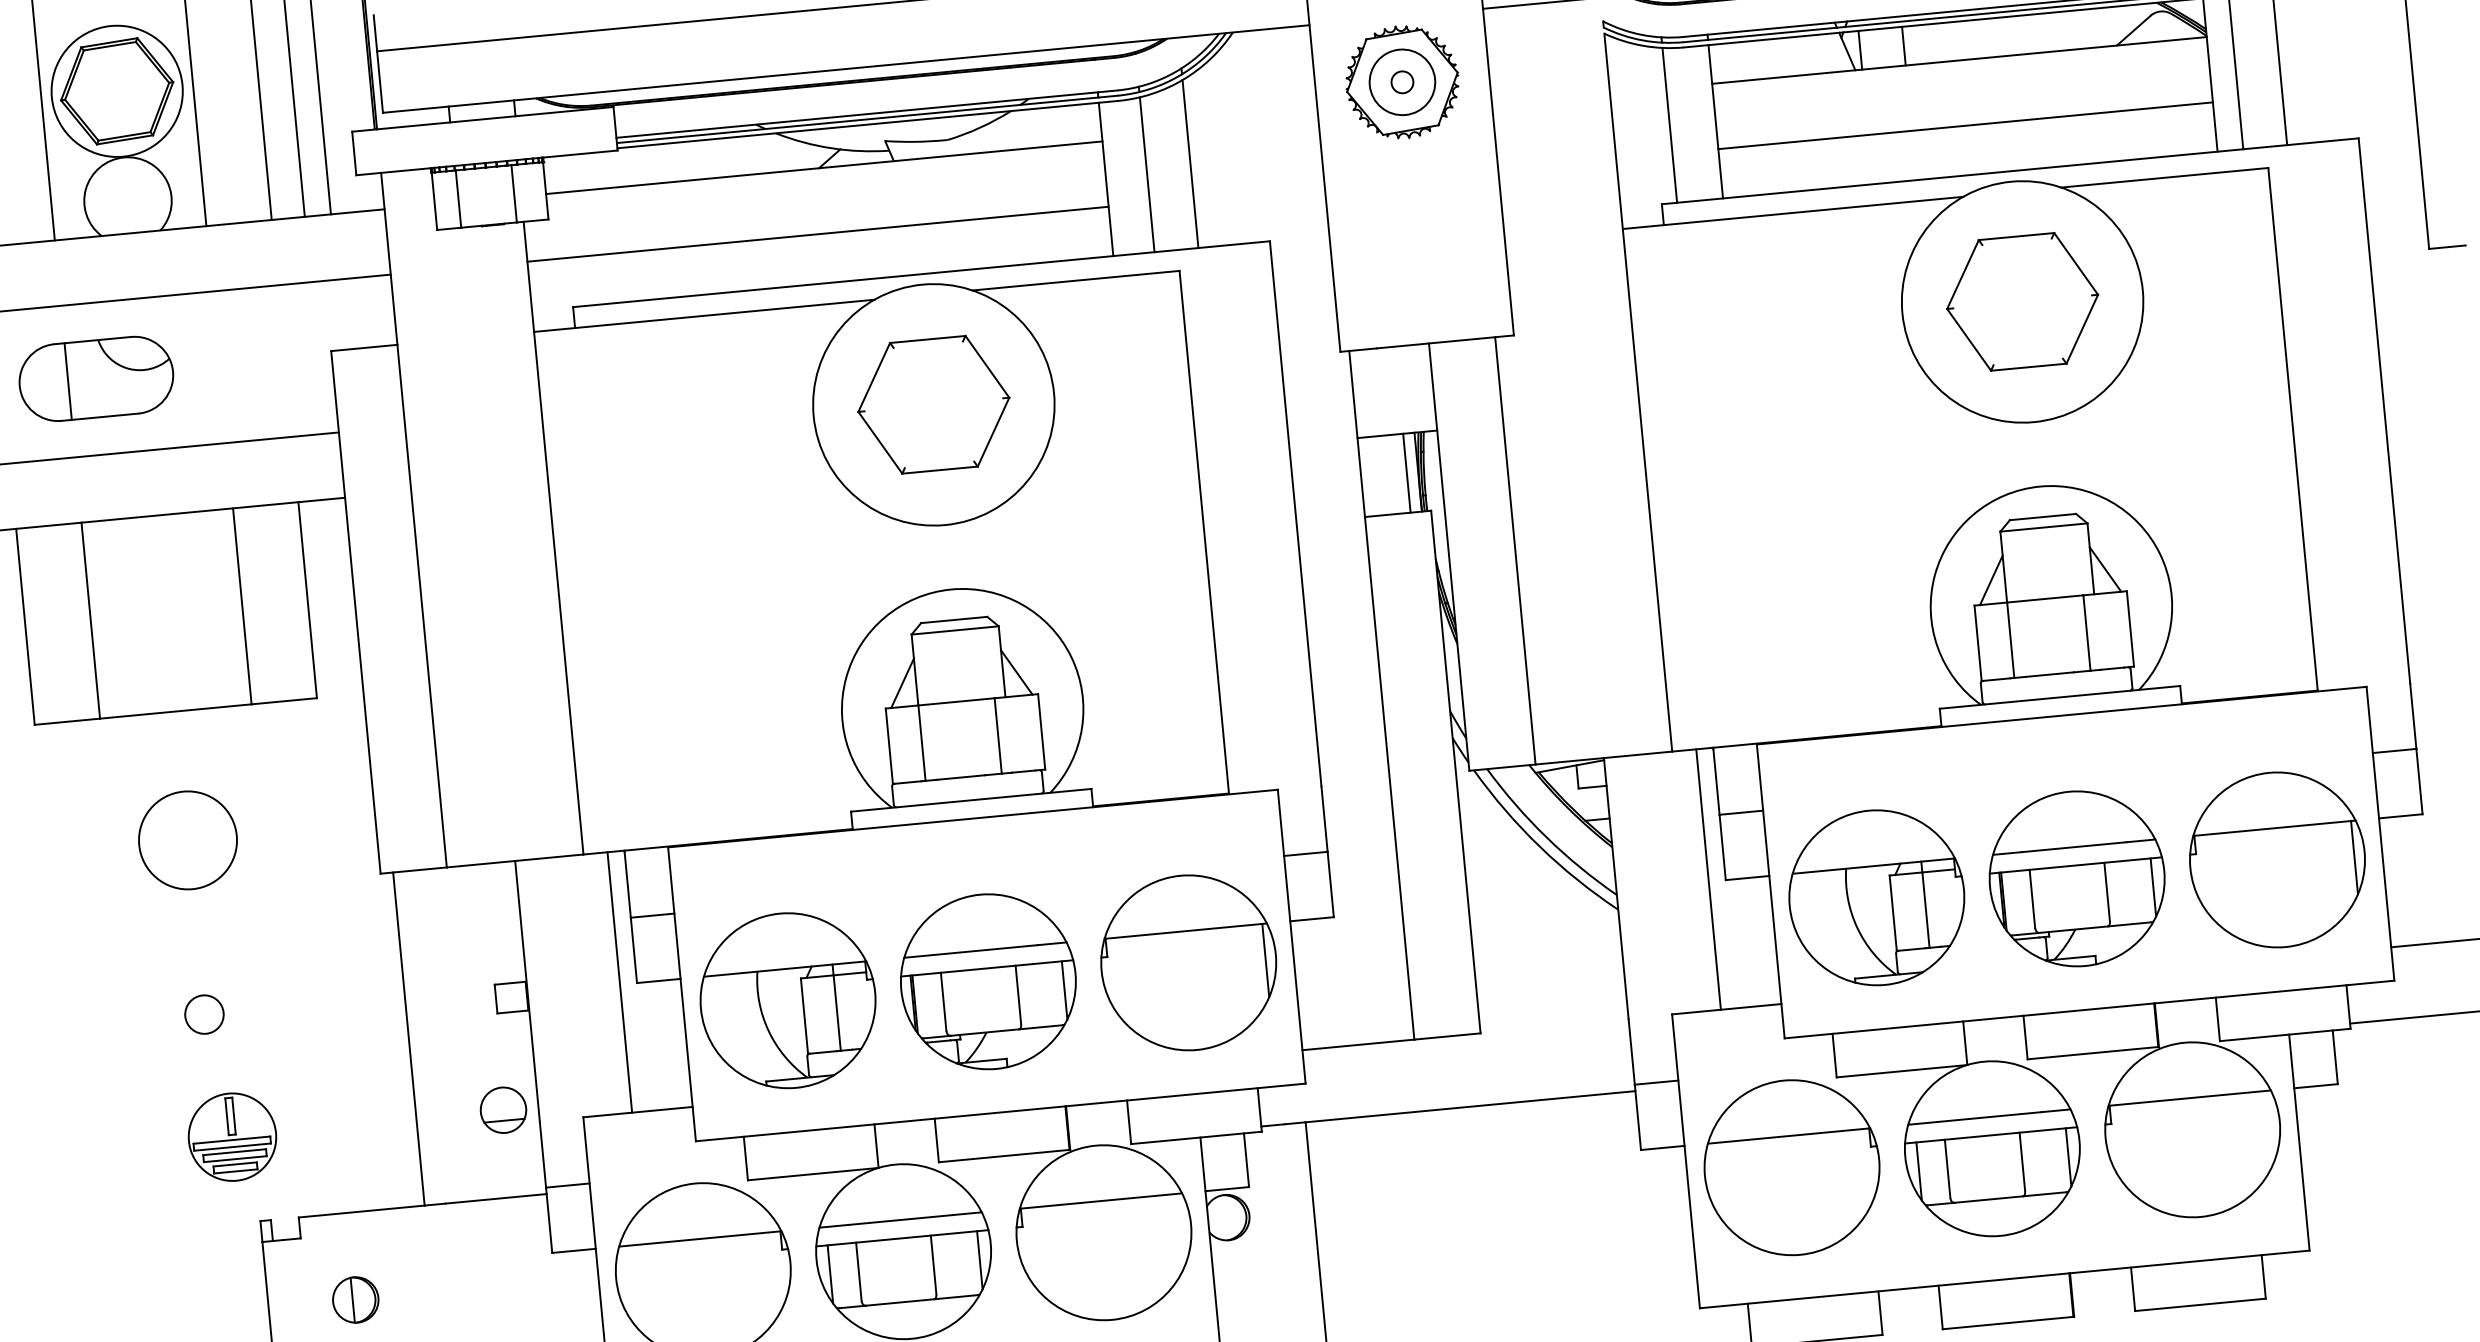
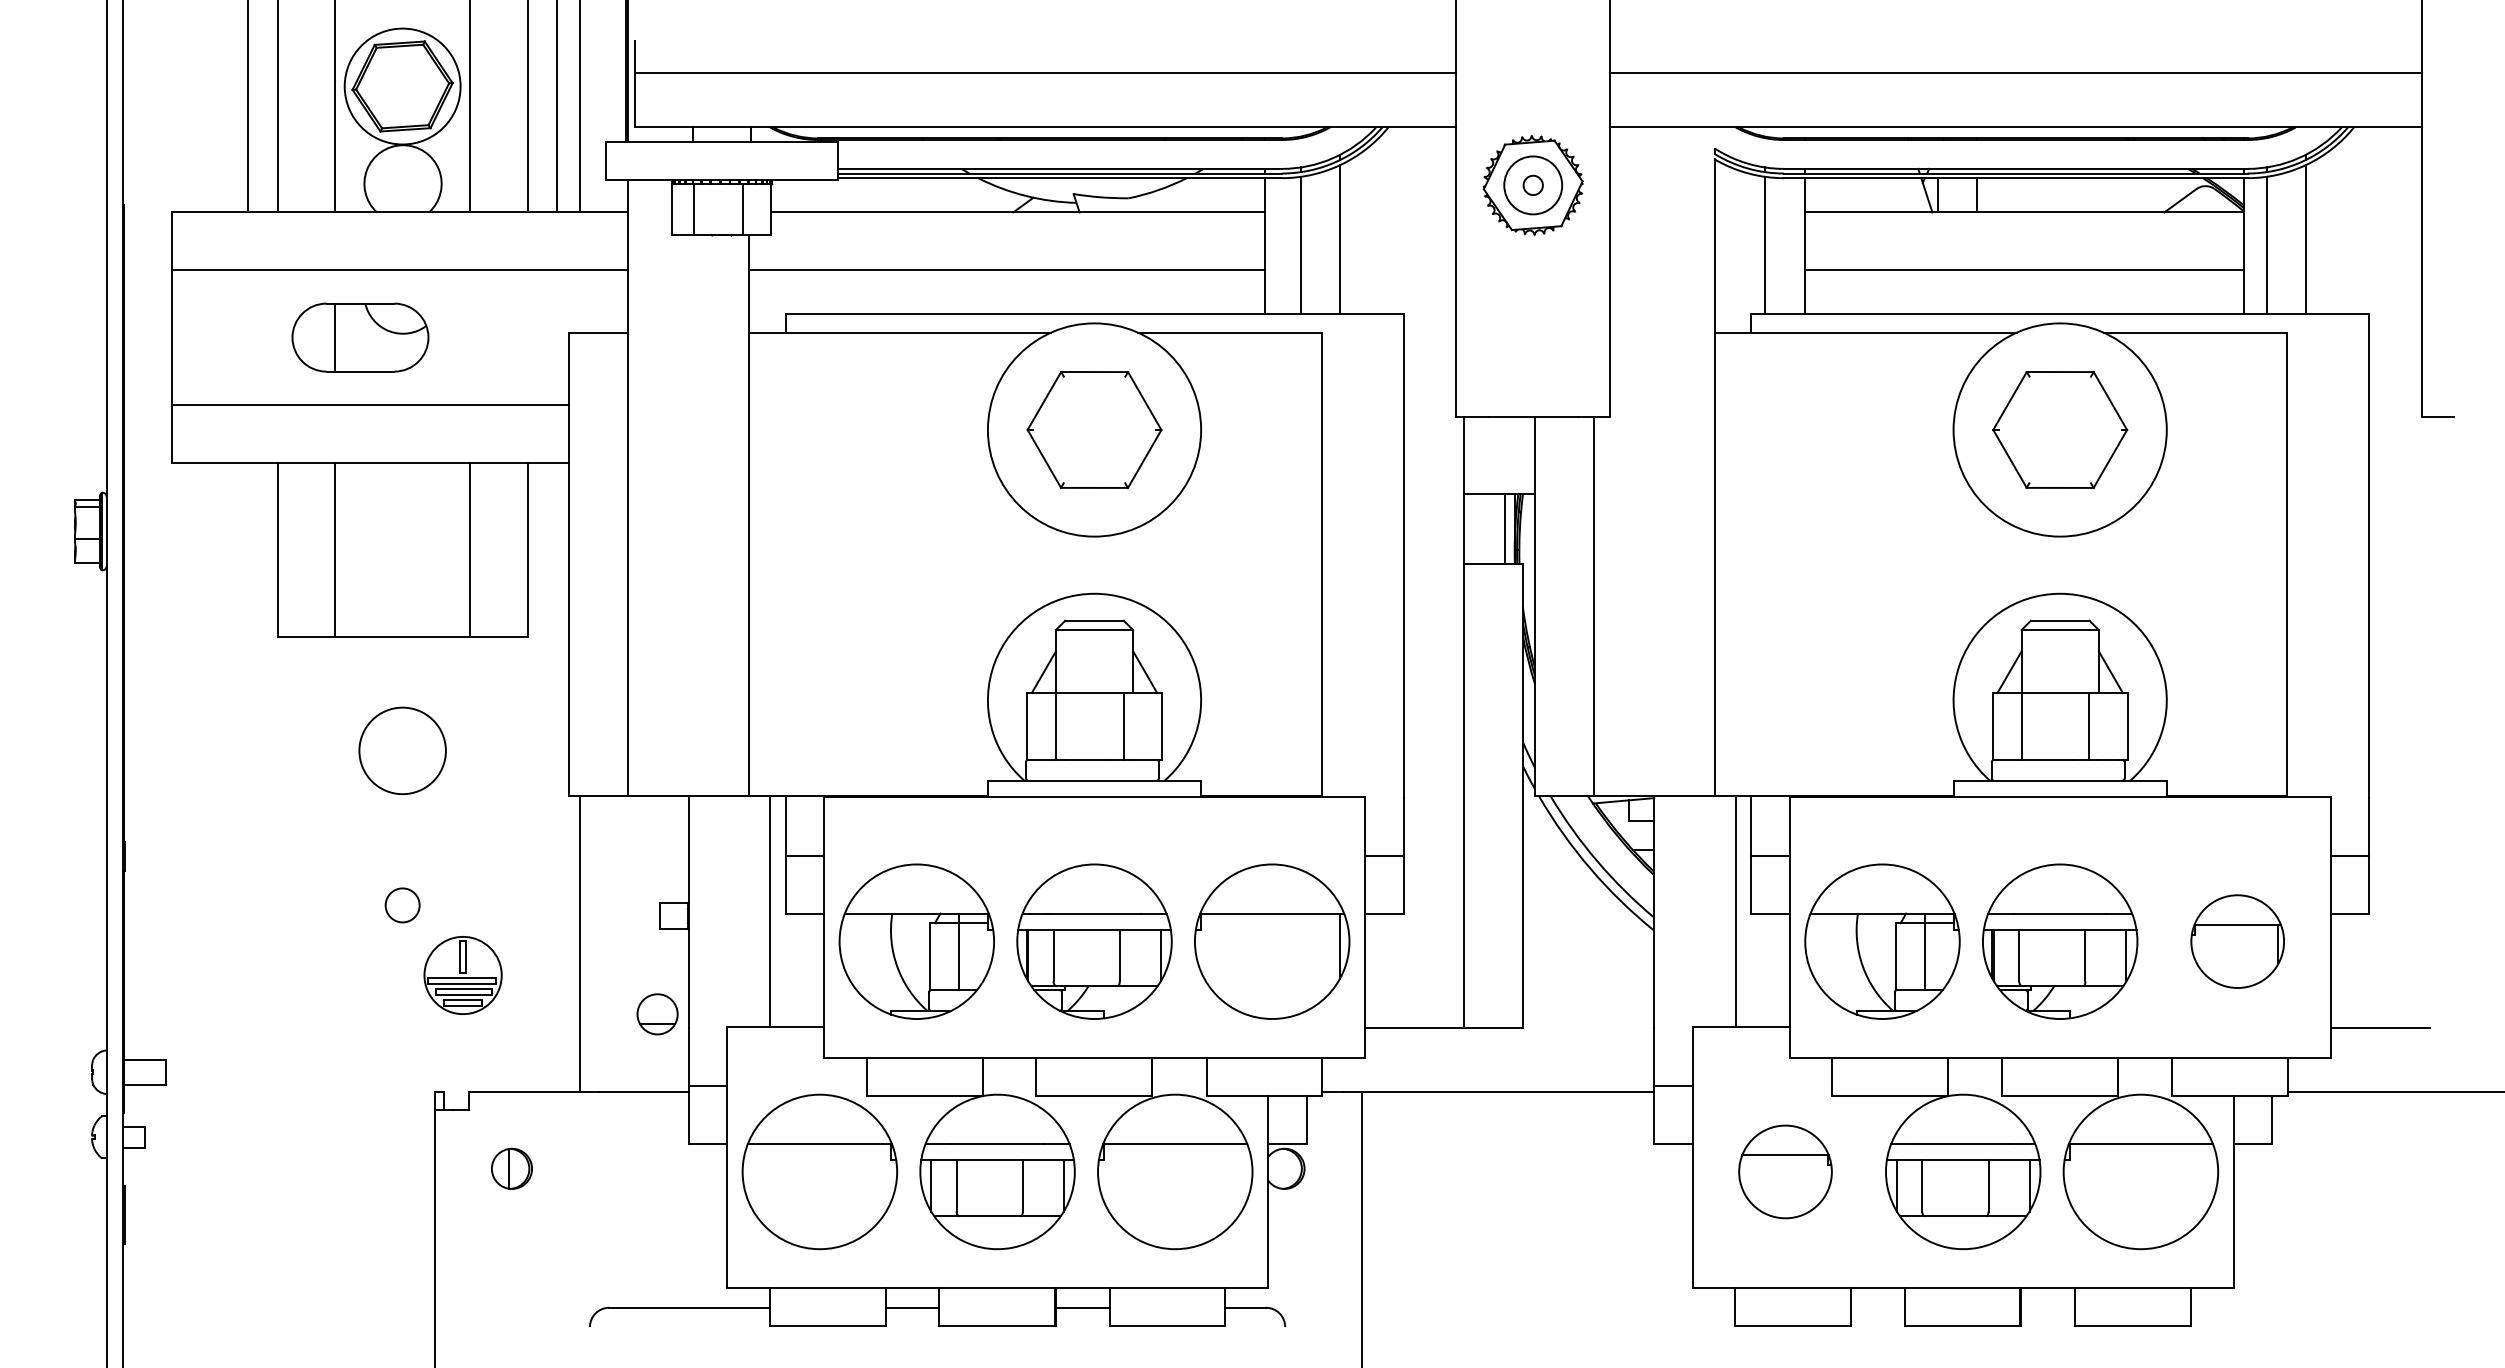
part: (2277, 859) -> (2237, 941), size x0.6
part: (231, 1137) -> (462, 975), moved
part: (1791, 1167) -> (1785, 1171), size x0.6

